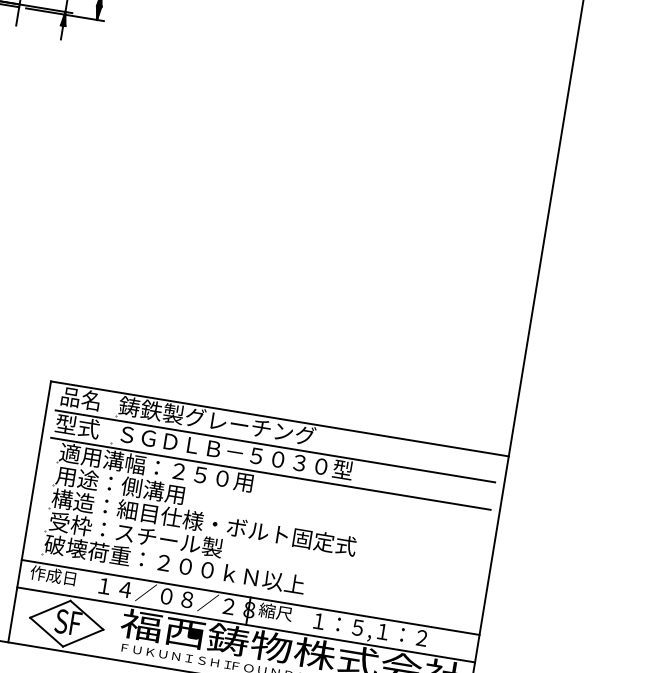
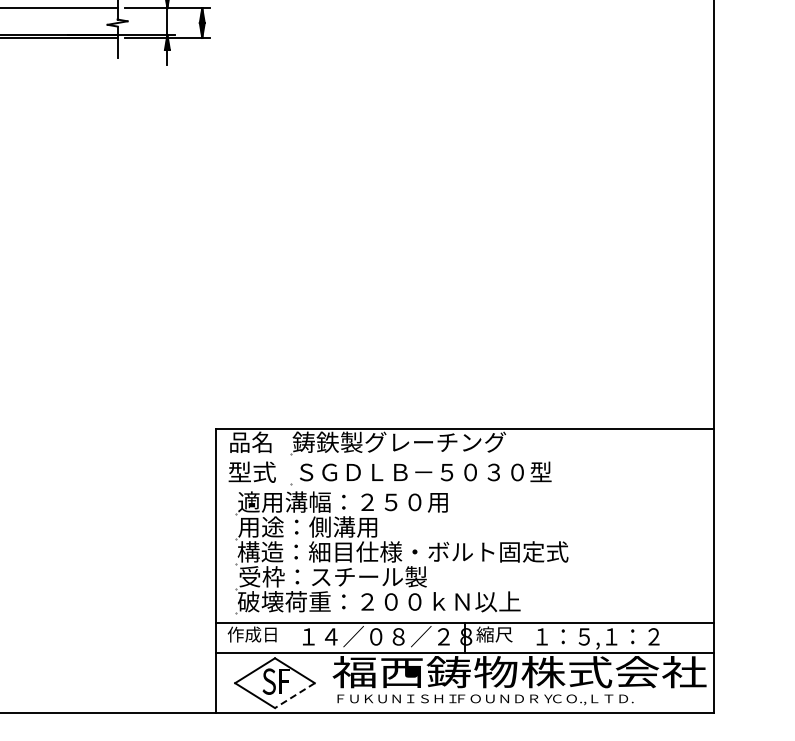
line: (275, 445) -> (465, 458), removed
line: (271, 473) -> (465, 488), removed
line: (82, 638) -> (294, 695), solid -> dashed

